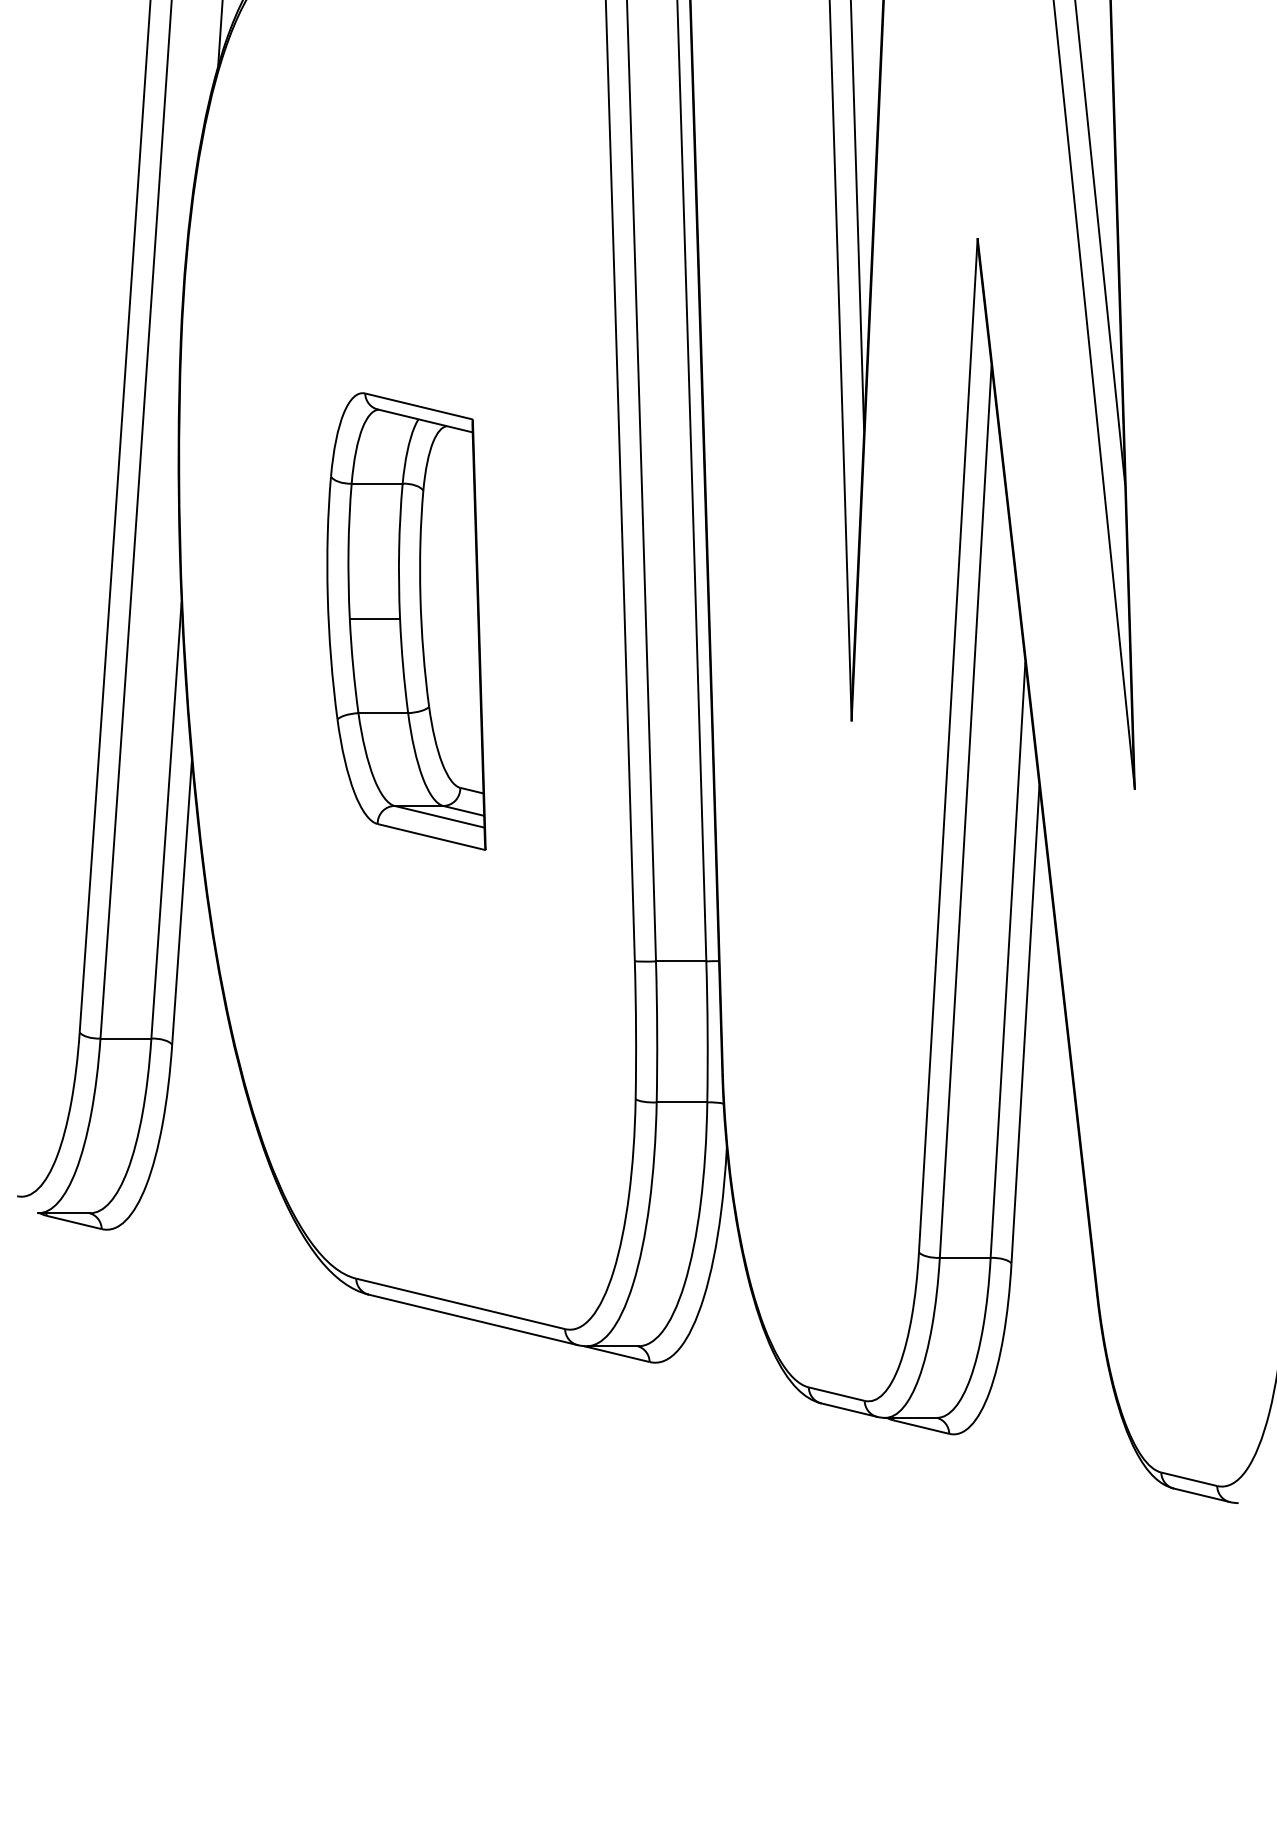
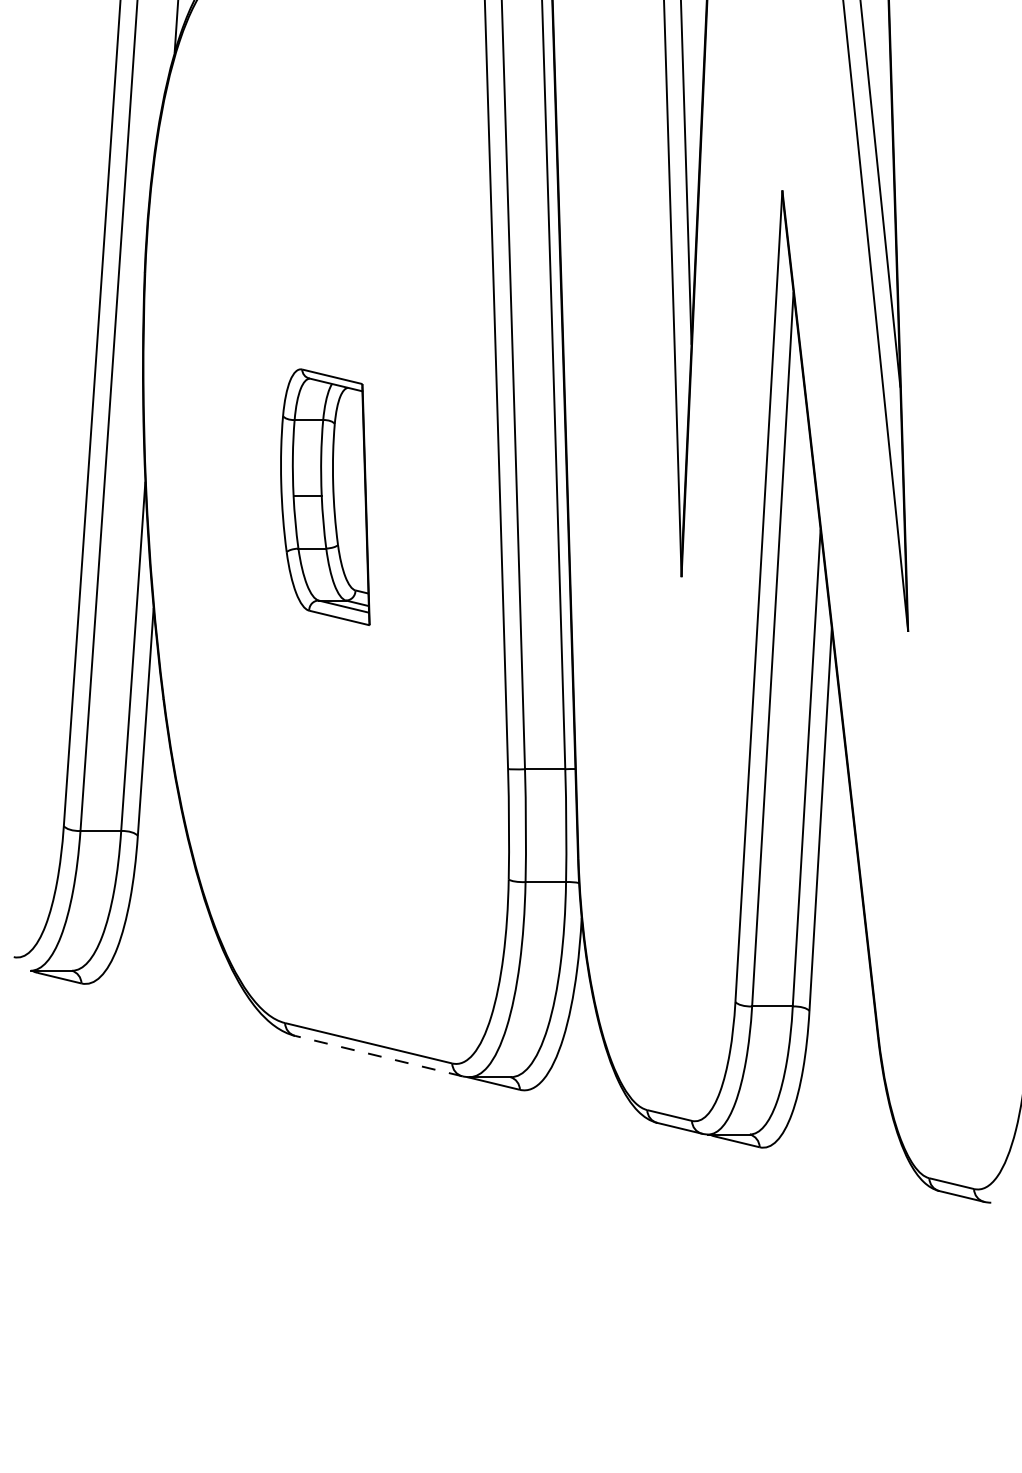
part: (406, 621) -> (325, 497), size x0.7
line: (472, 1319) -> (378, 1055), solid -> dashed

